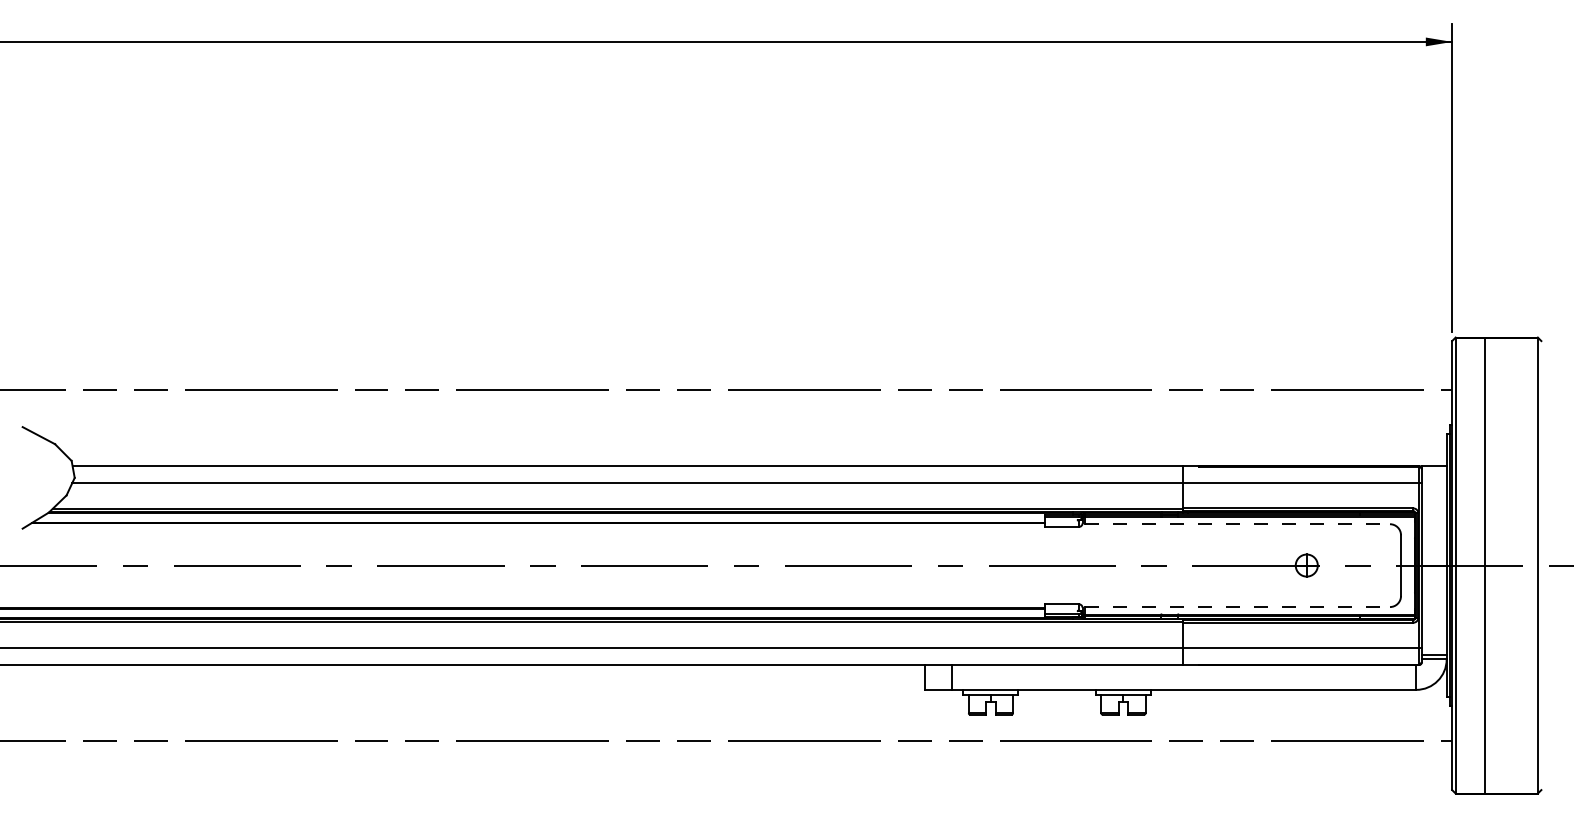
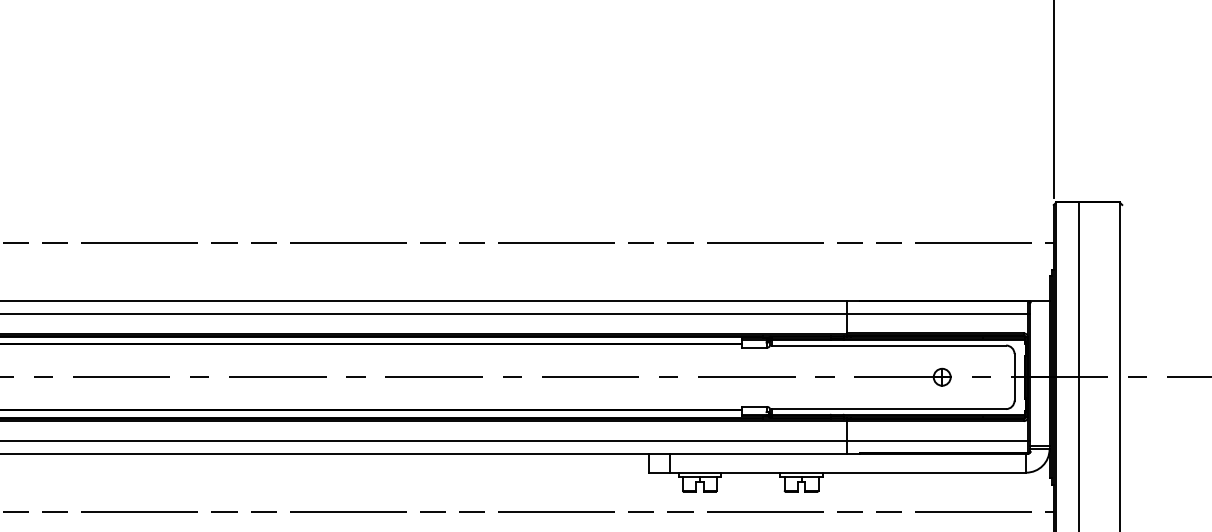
line: (1238, 524) -> (889, 345), dashed -> solid
line: (1238, 606) -> (889, 408), dashed -> solid

